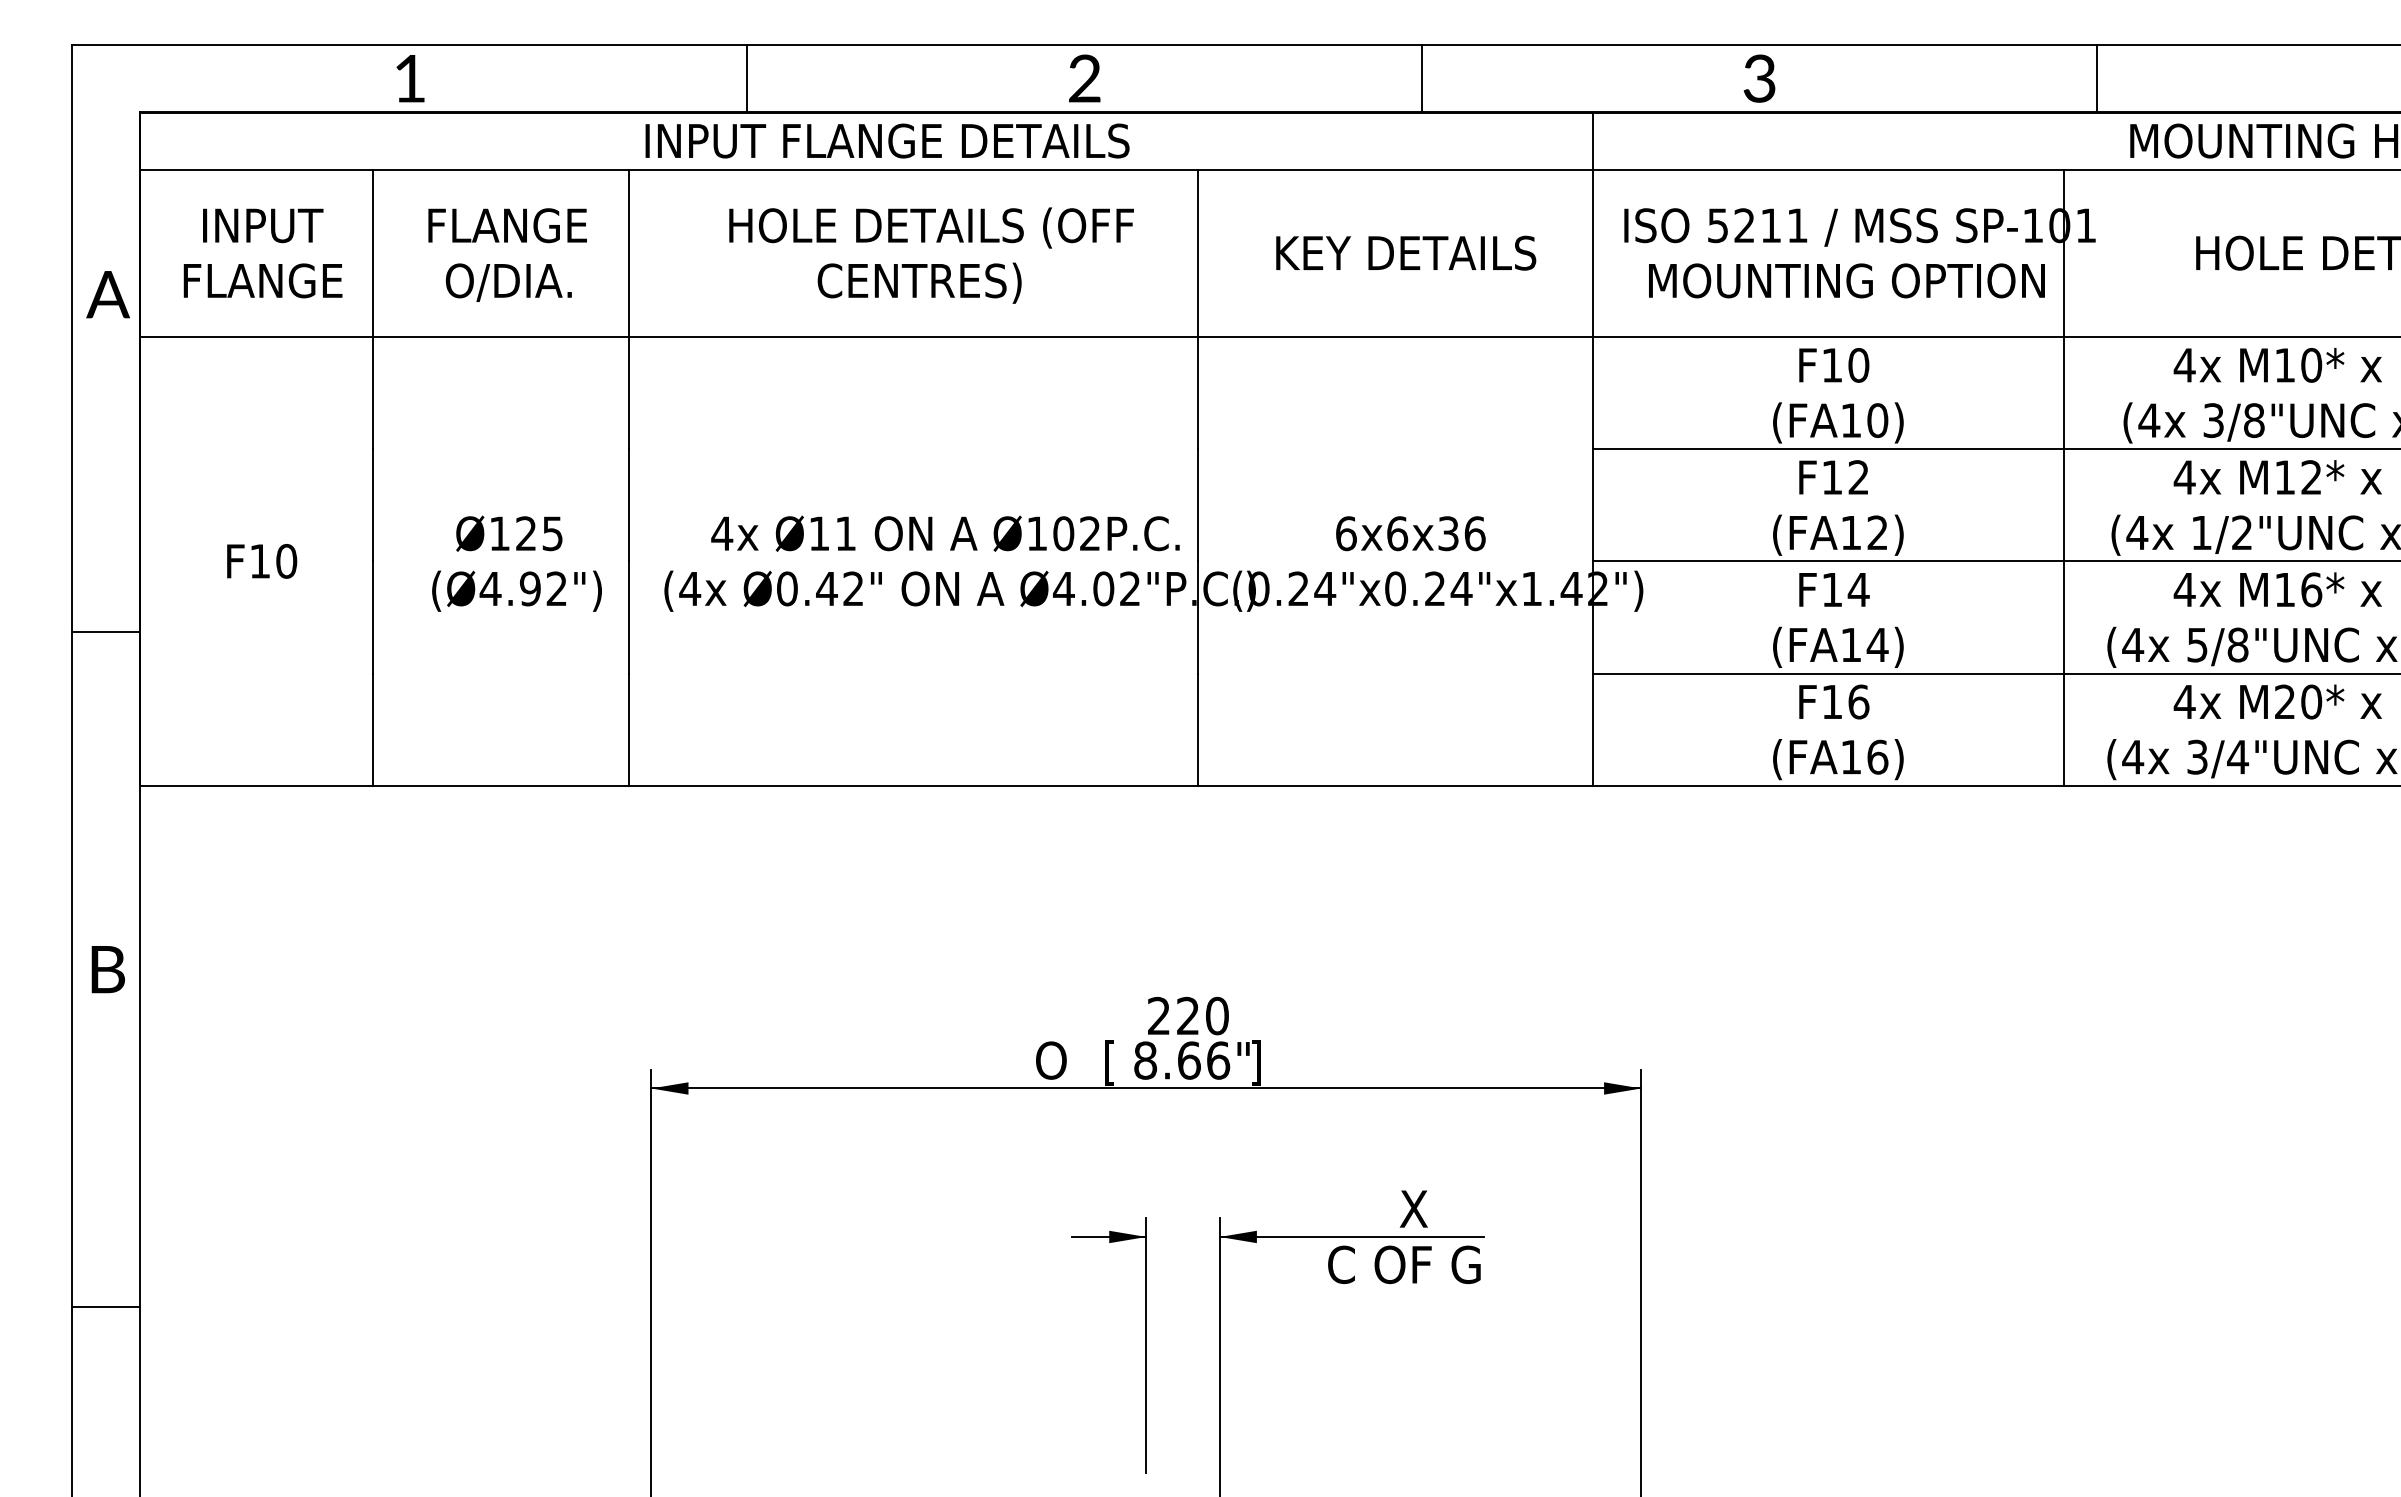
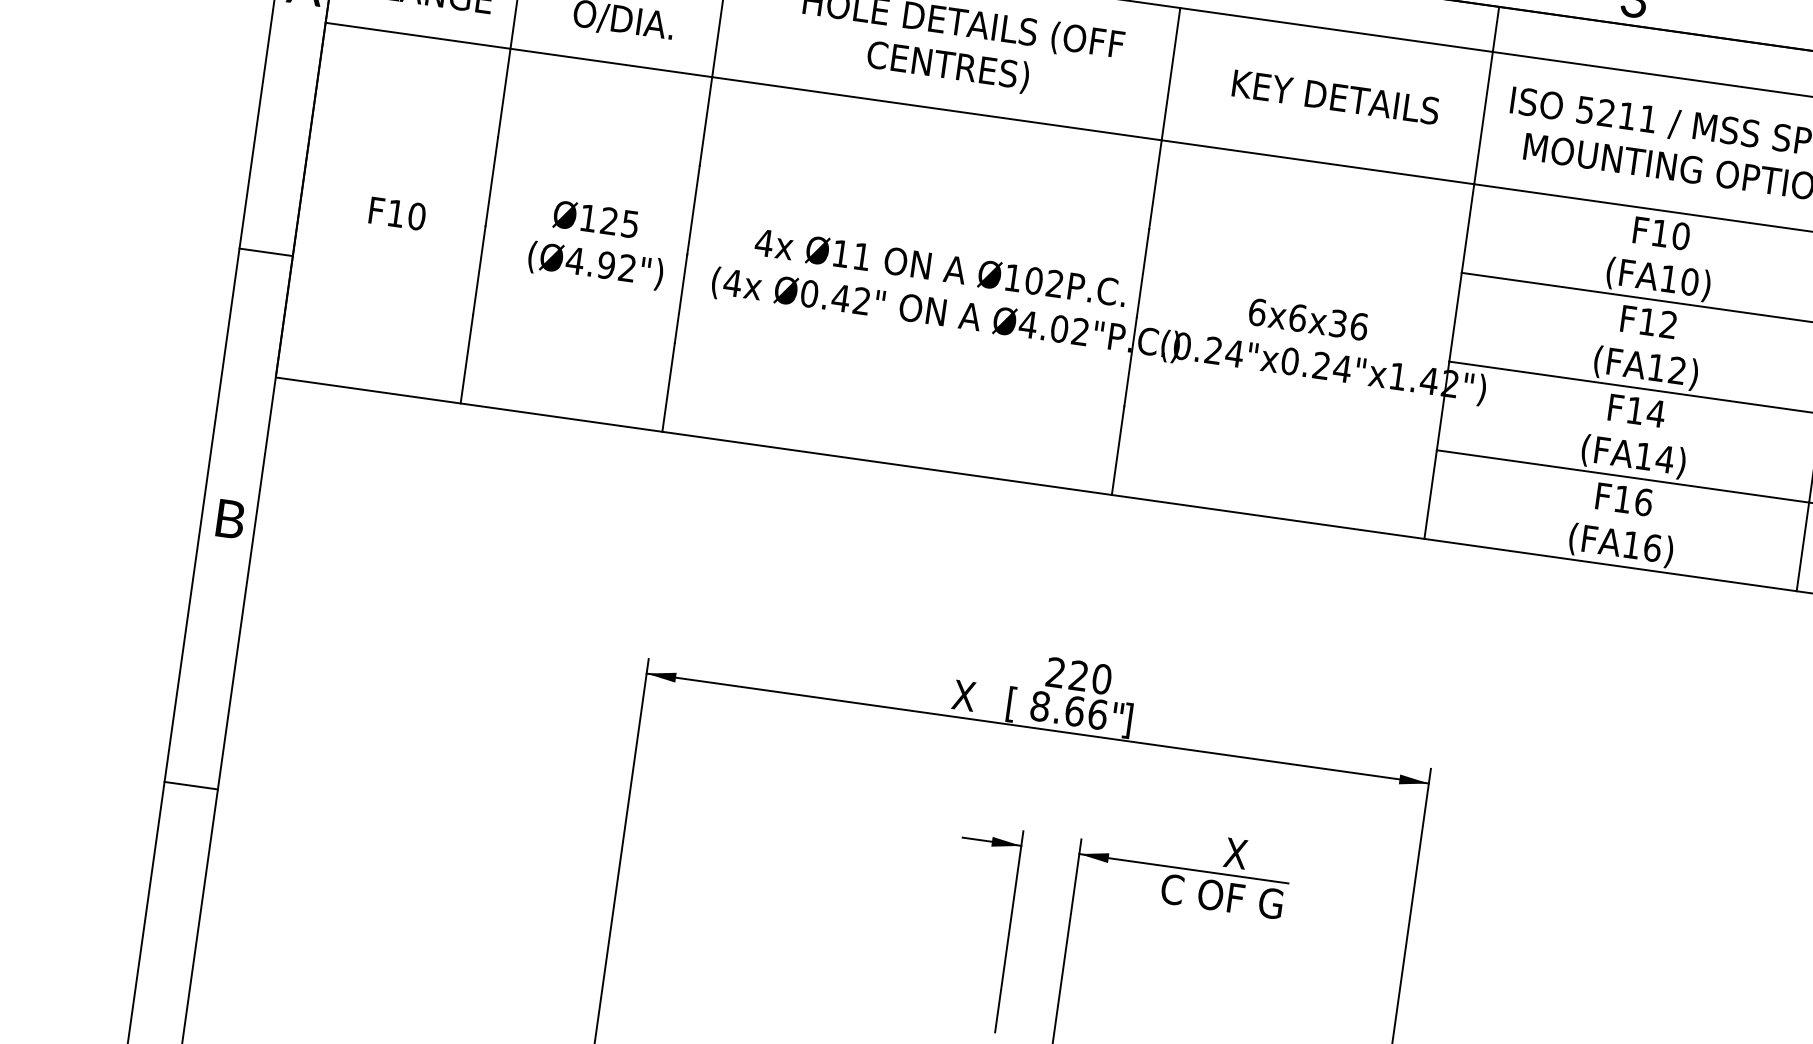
text: (1050, 1060) -> (965, 695), O -> X

